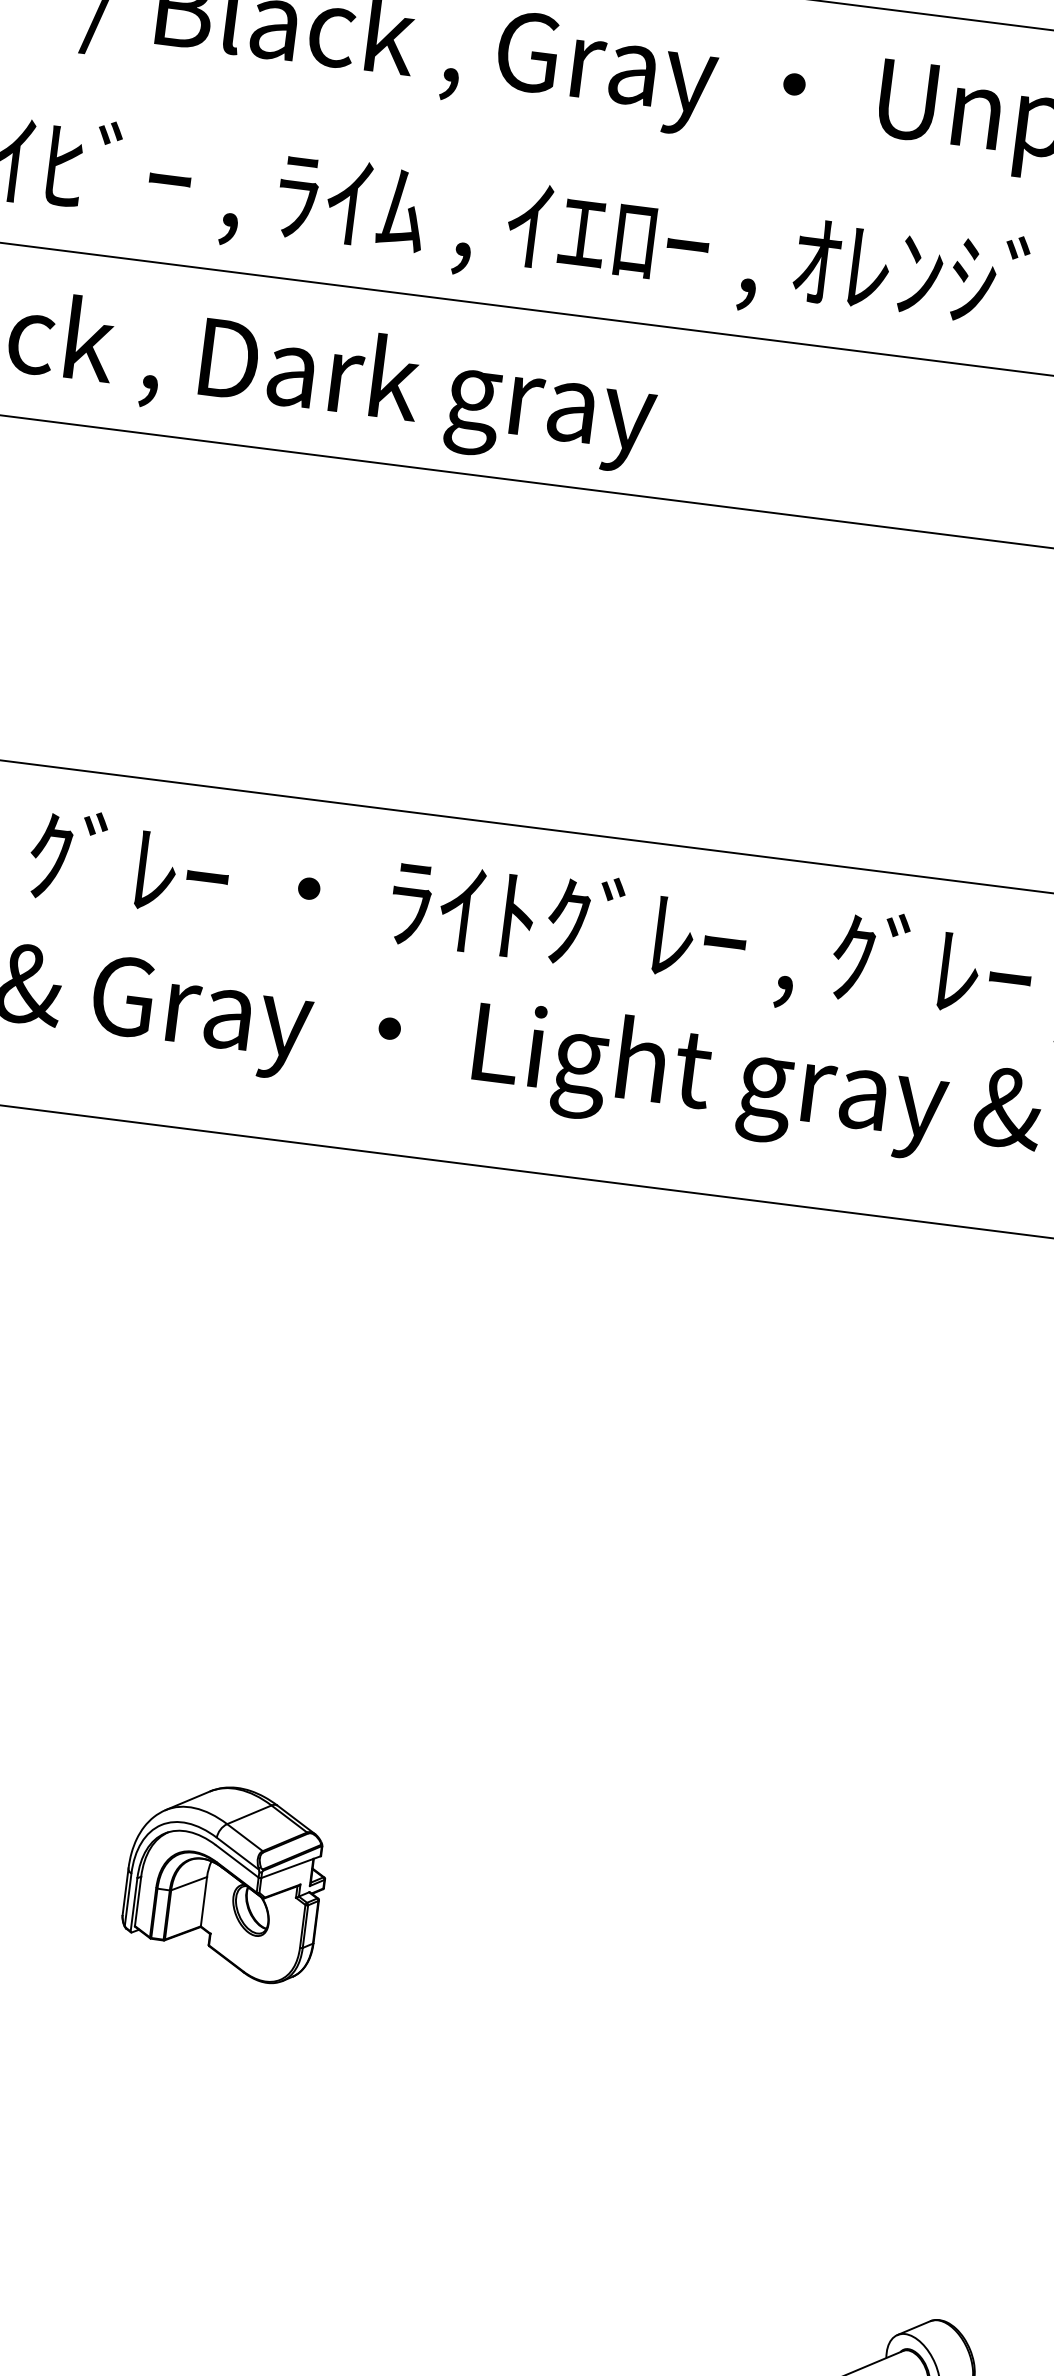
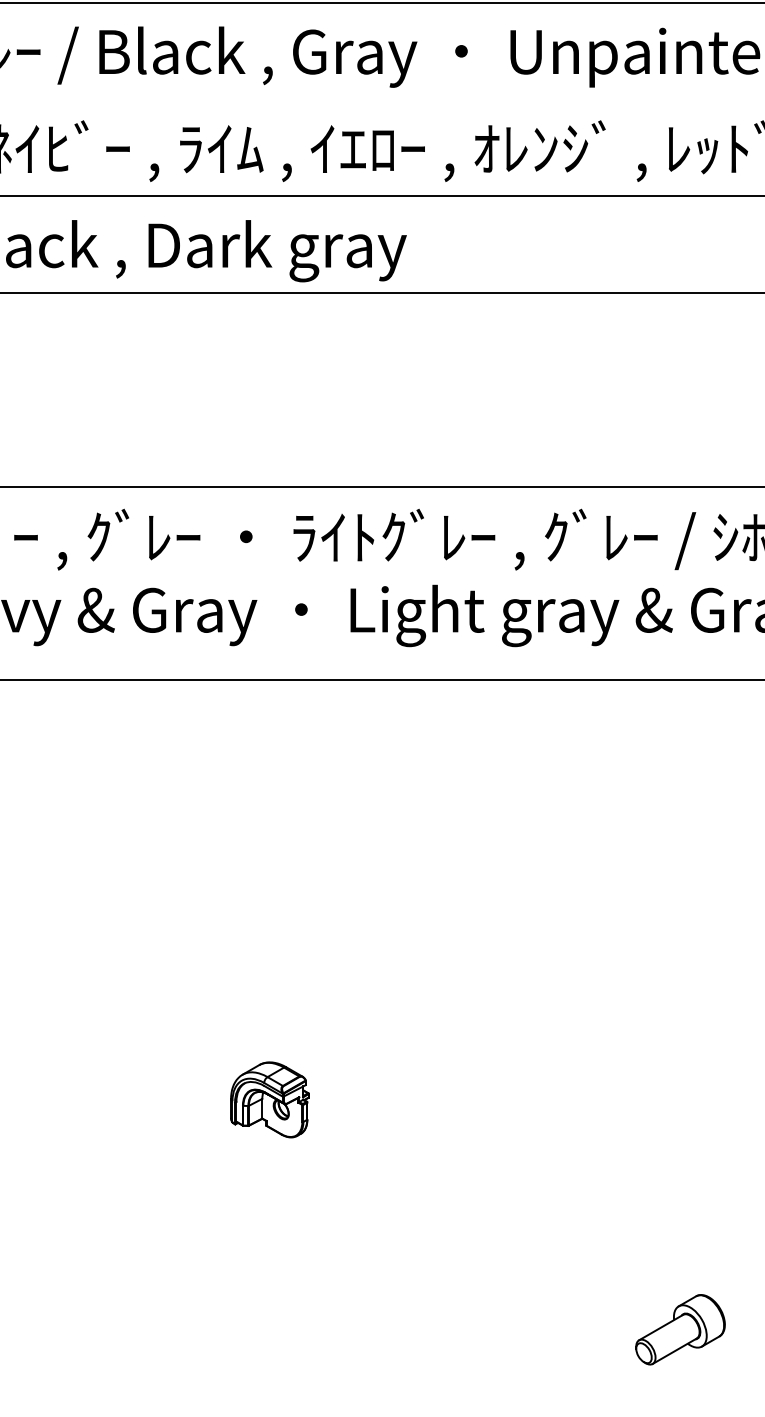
part: (225, 1881) -> (269, 1099), size x0.7

